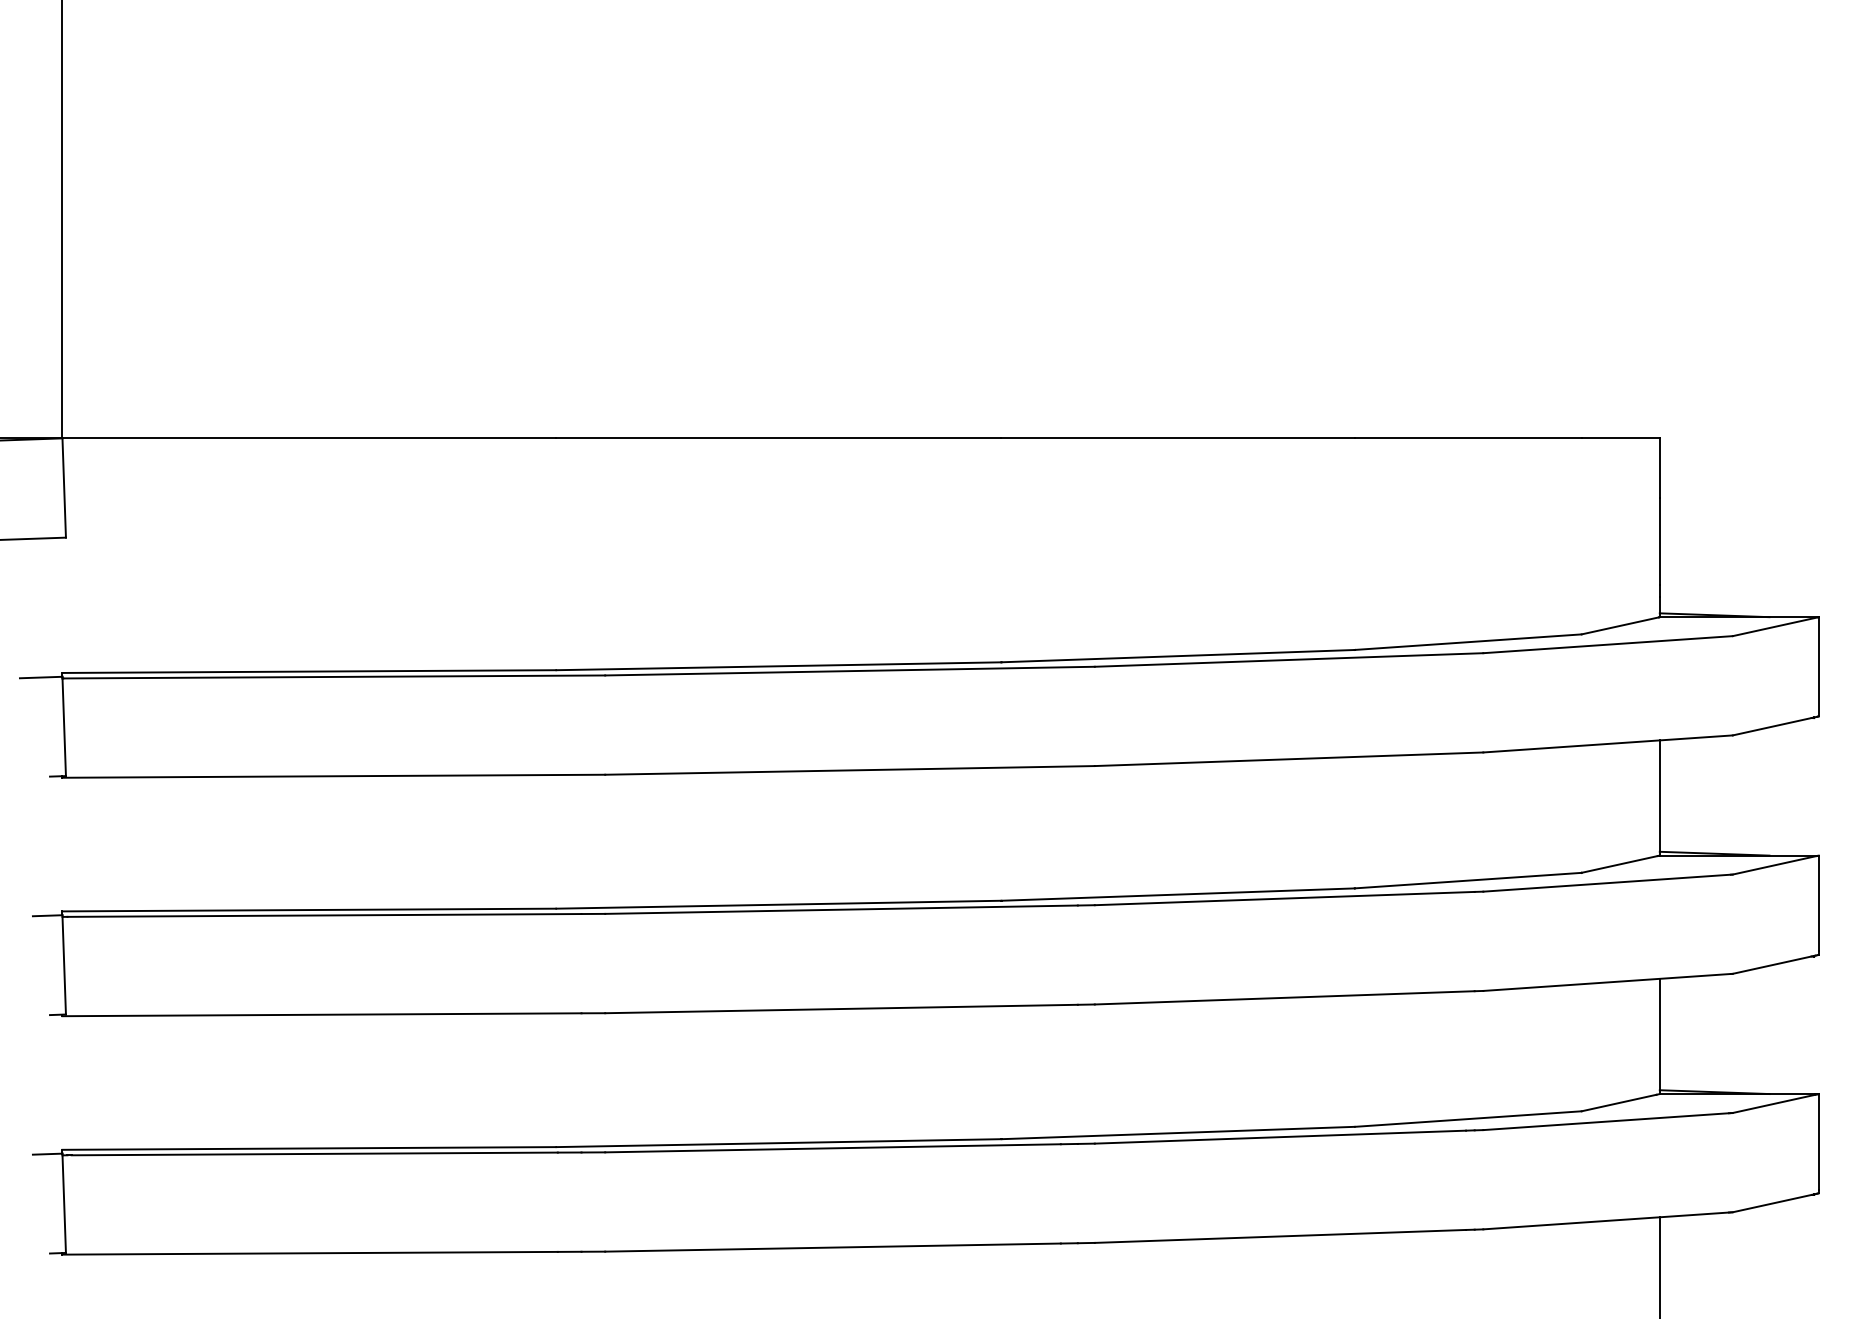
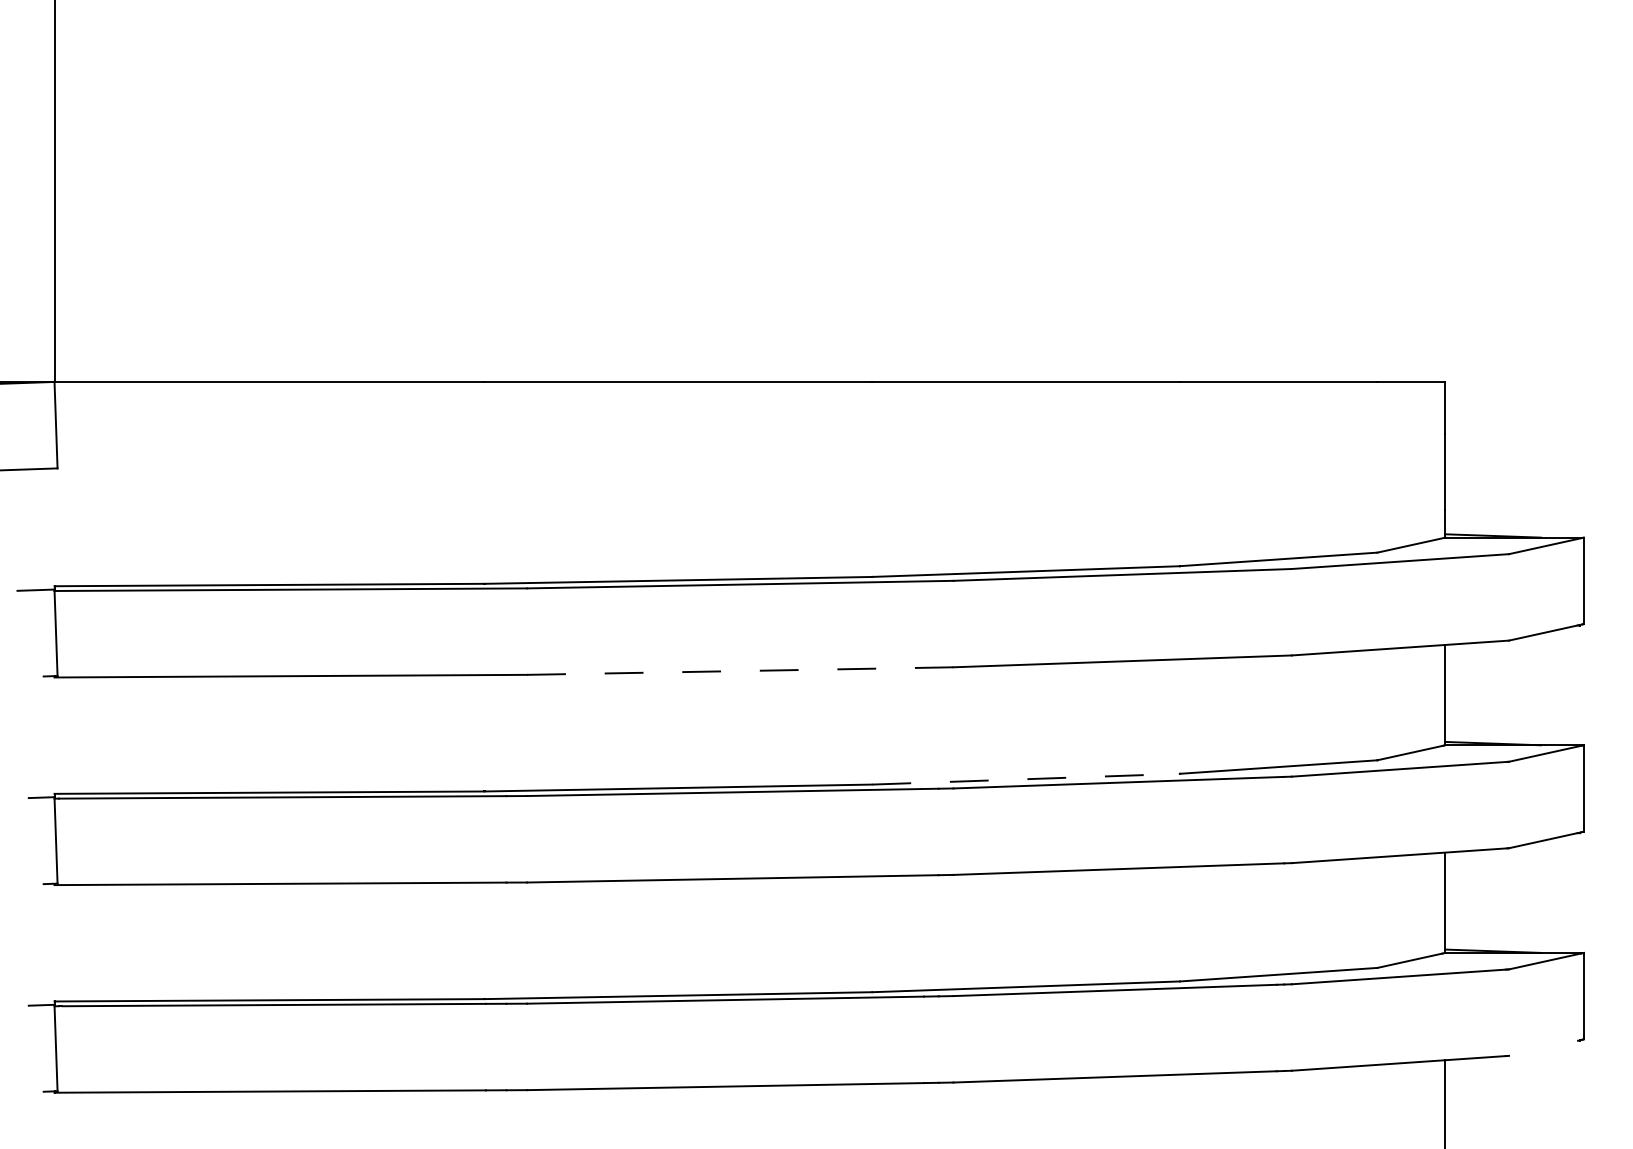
line: (850, 770) -> (740, 671), solid -> dashed
line: (1178, 894) -> (1026, 779), solid -> dashed
line: (1773, 1203) -> (1544, 1048), removed

